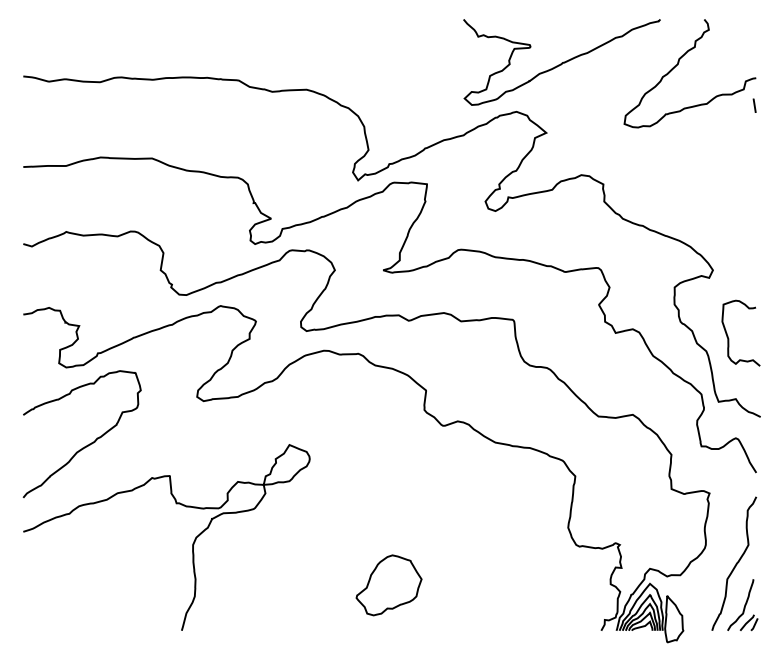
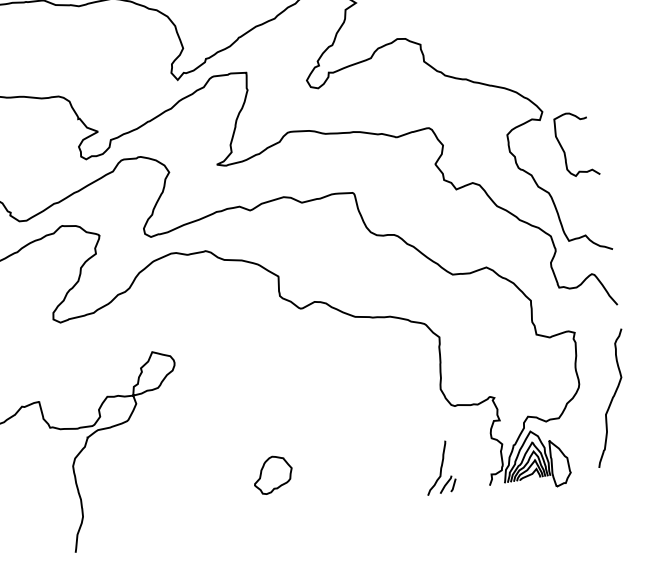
curve: (728, 335) -> (564, 149), moved
part: (388, 585) -> (272, 475), size x0.6
part: (742, 605) -> (438, 468), moved

